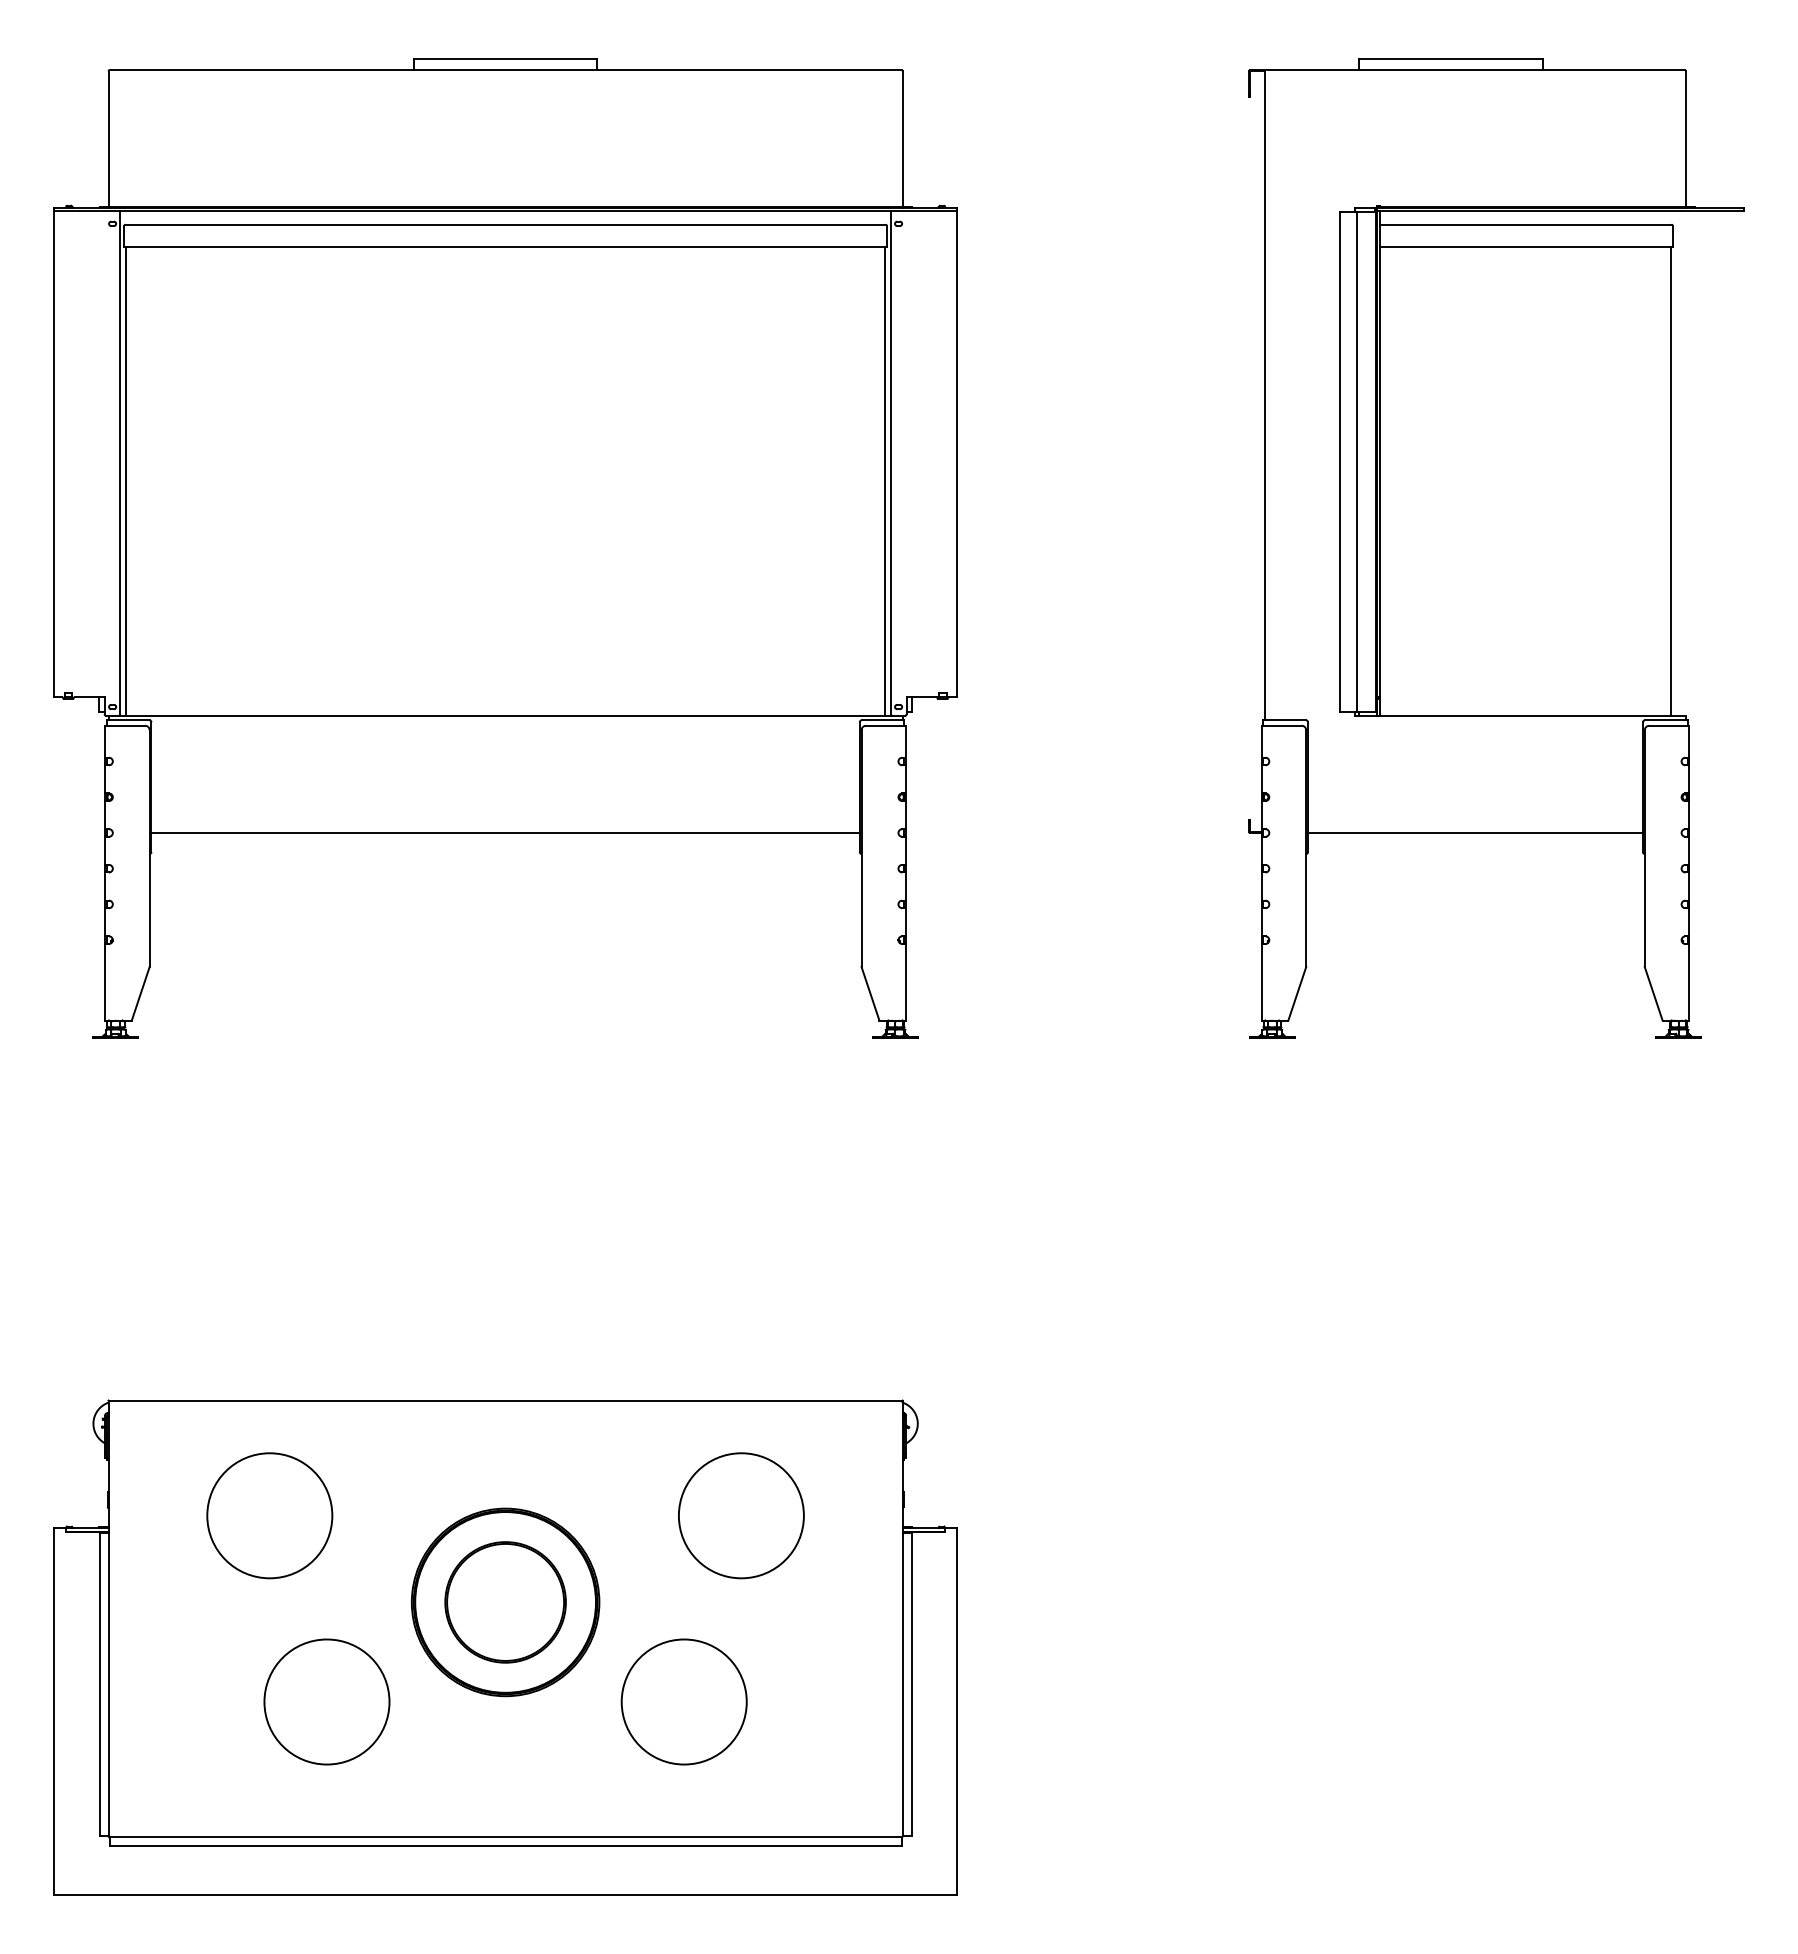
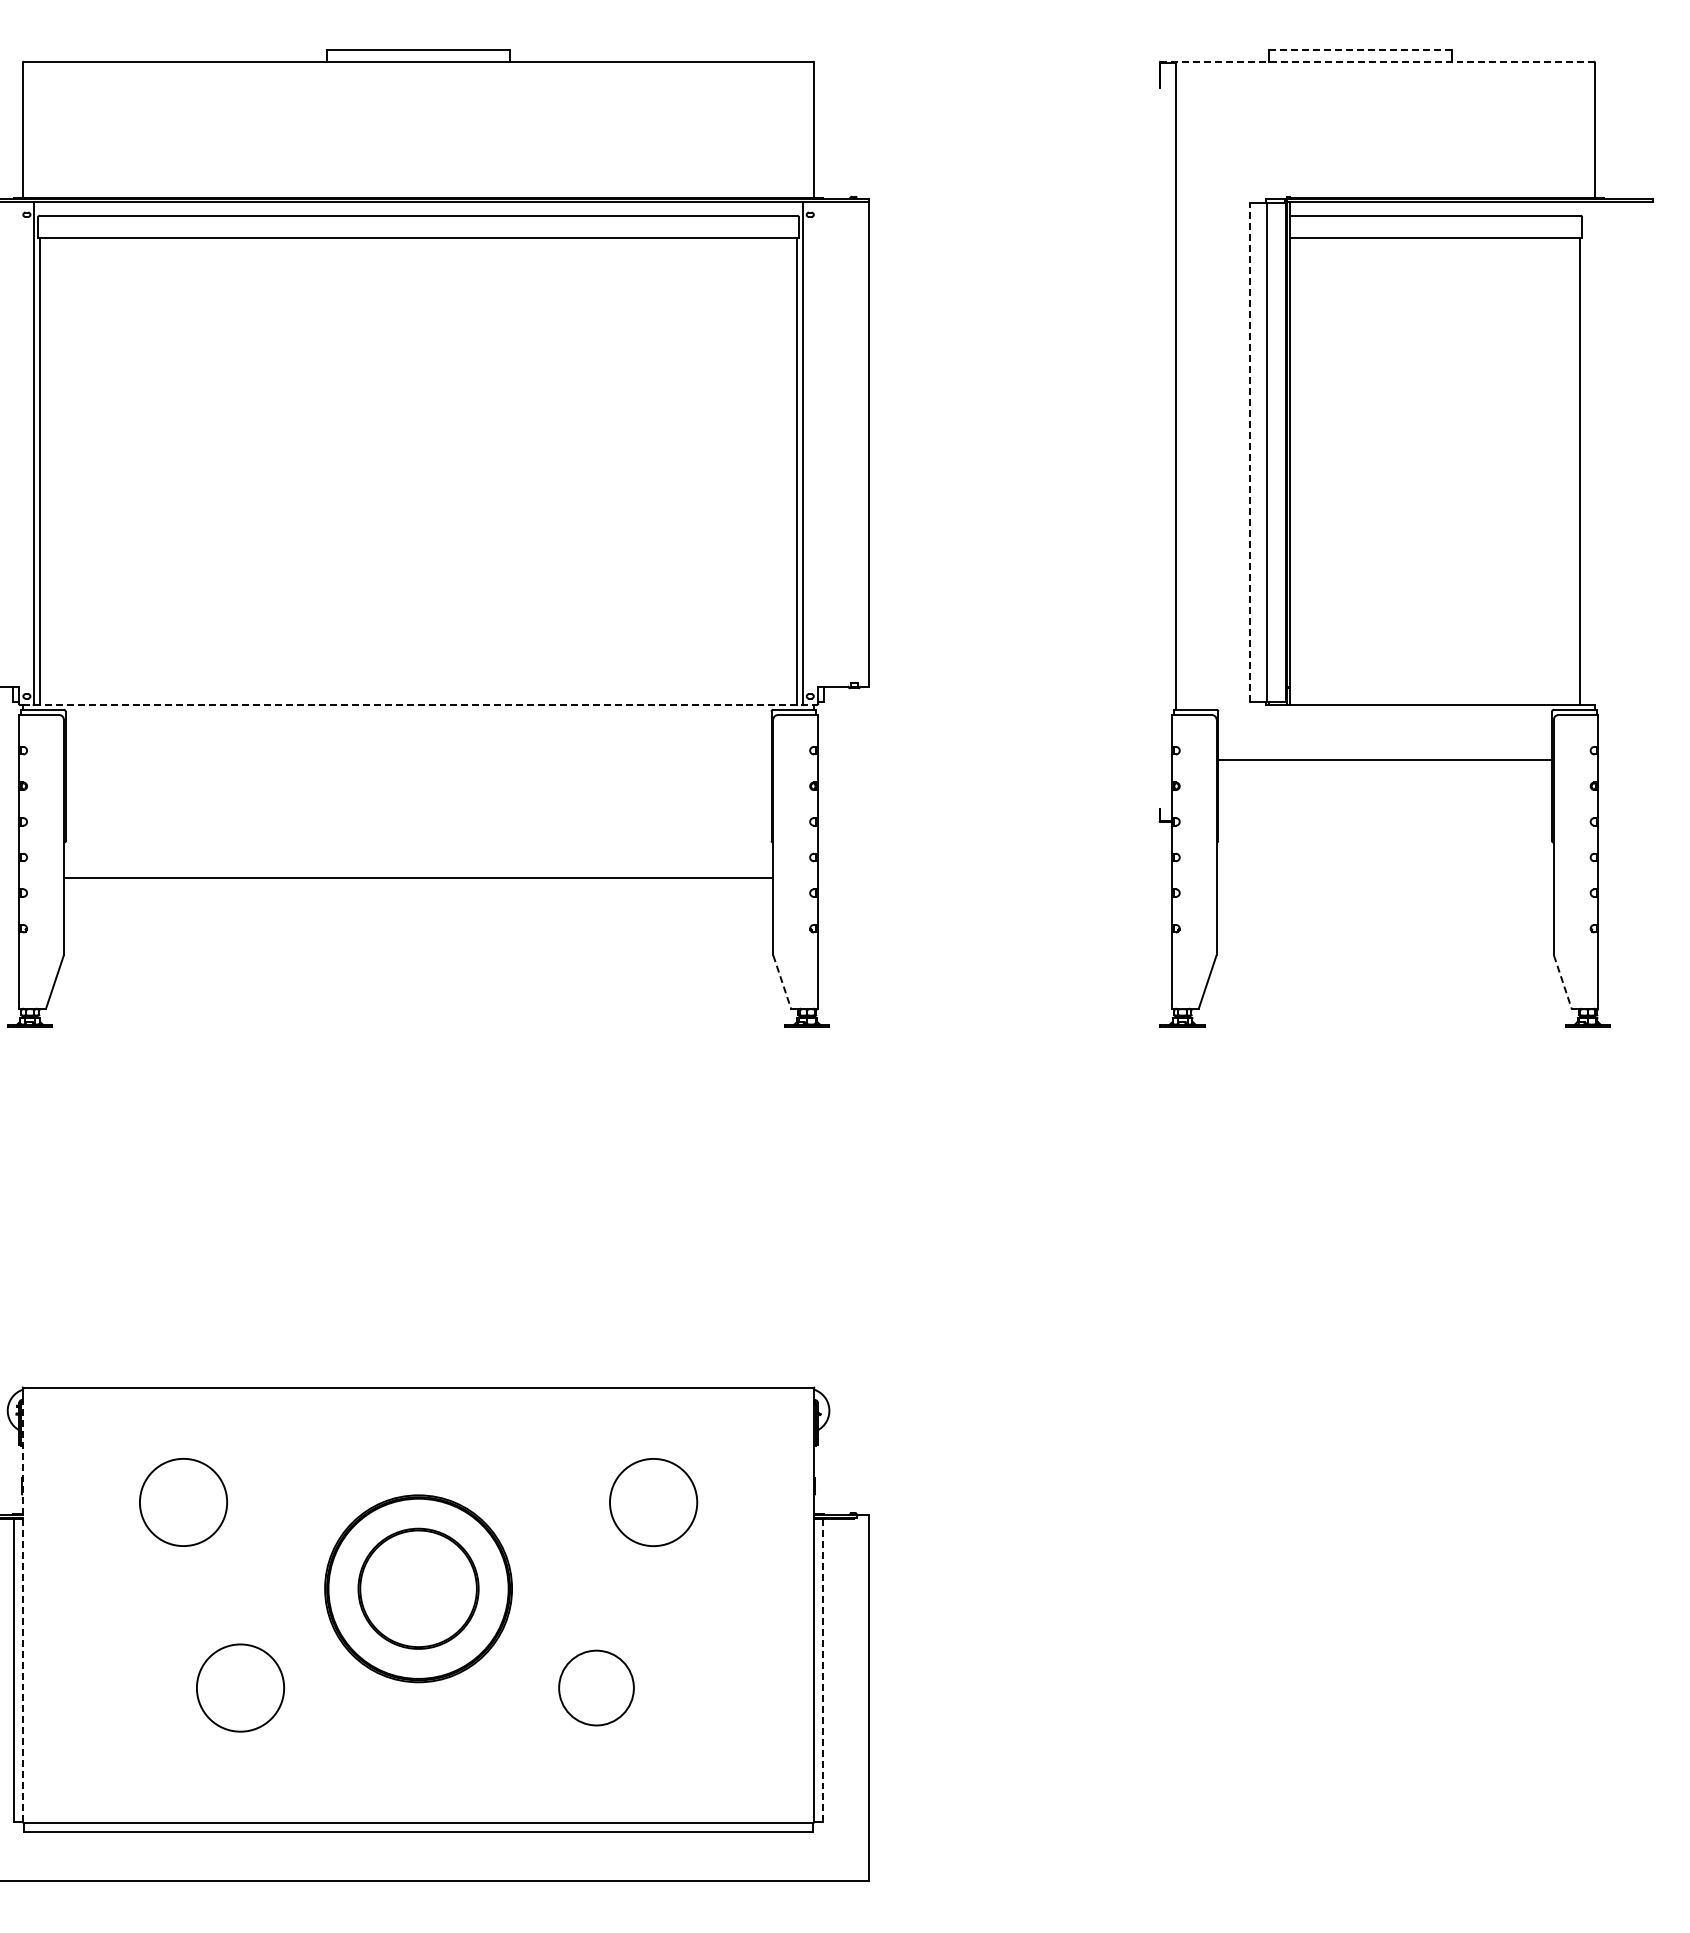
line: (1450, 58) -> (1360, 49), solid -> dashed
line: (1467, 70) -> (1377, 61), solid -> dashed
line: (1340, 461) -> (1250, 451), solid -> dashed
line: (506, 715) -> (419, 704), solid -> dashed
line: (505, 832) -> (418, 877), moved
line: (1475, 832) -> (1385, 759), moved
line: (870, 994) -> (782, 982), solid -> dashed
line: (1653, 994) -> (1562, 982), solid -> dashed
circle: (269, 1515) -> (183, 1502), size x0.7
circle: (741, 1515) -> (653, 1502), size x0.7
line: (108, 1626) -> (22, 1612), solid -> dashed
line: (911, 1684) -> (823, 1670), solid -> dashed
circle: (326, 1701) -> (240, 1687), size x0.7
circle: (683, 1701) -> (595, 1687), size x0.6

